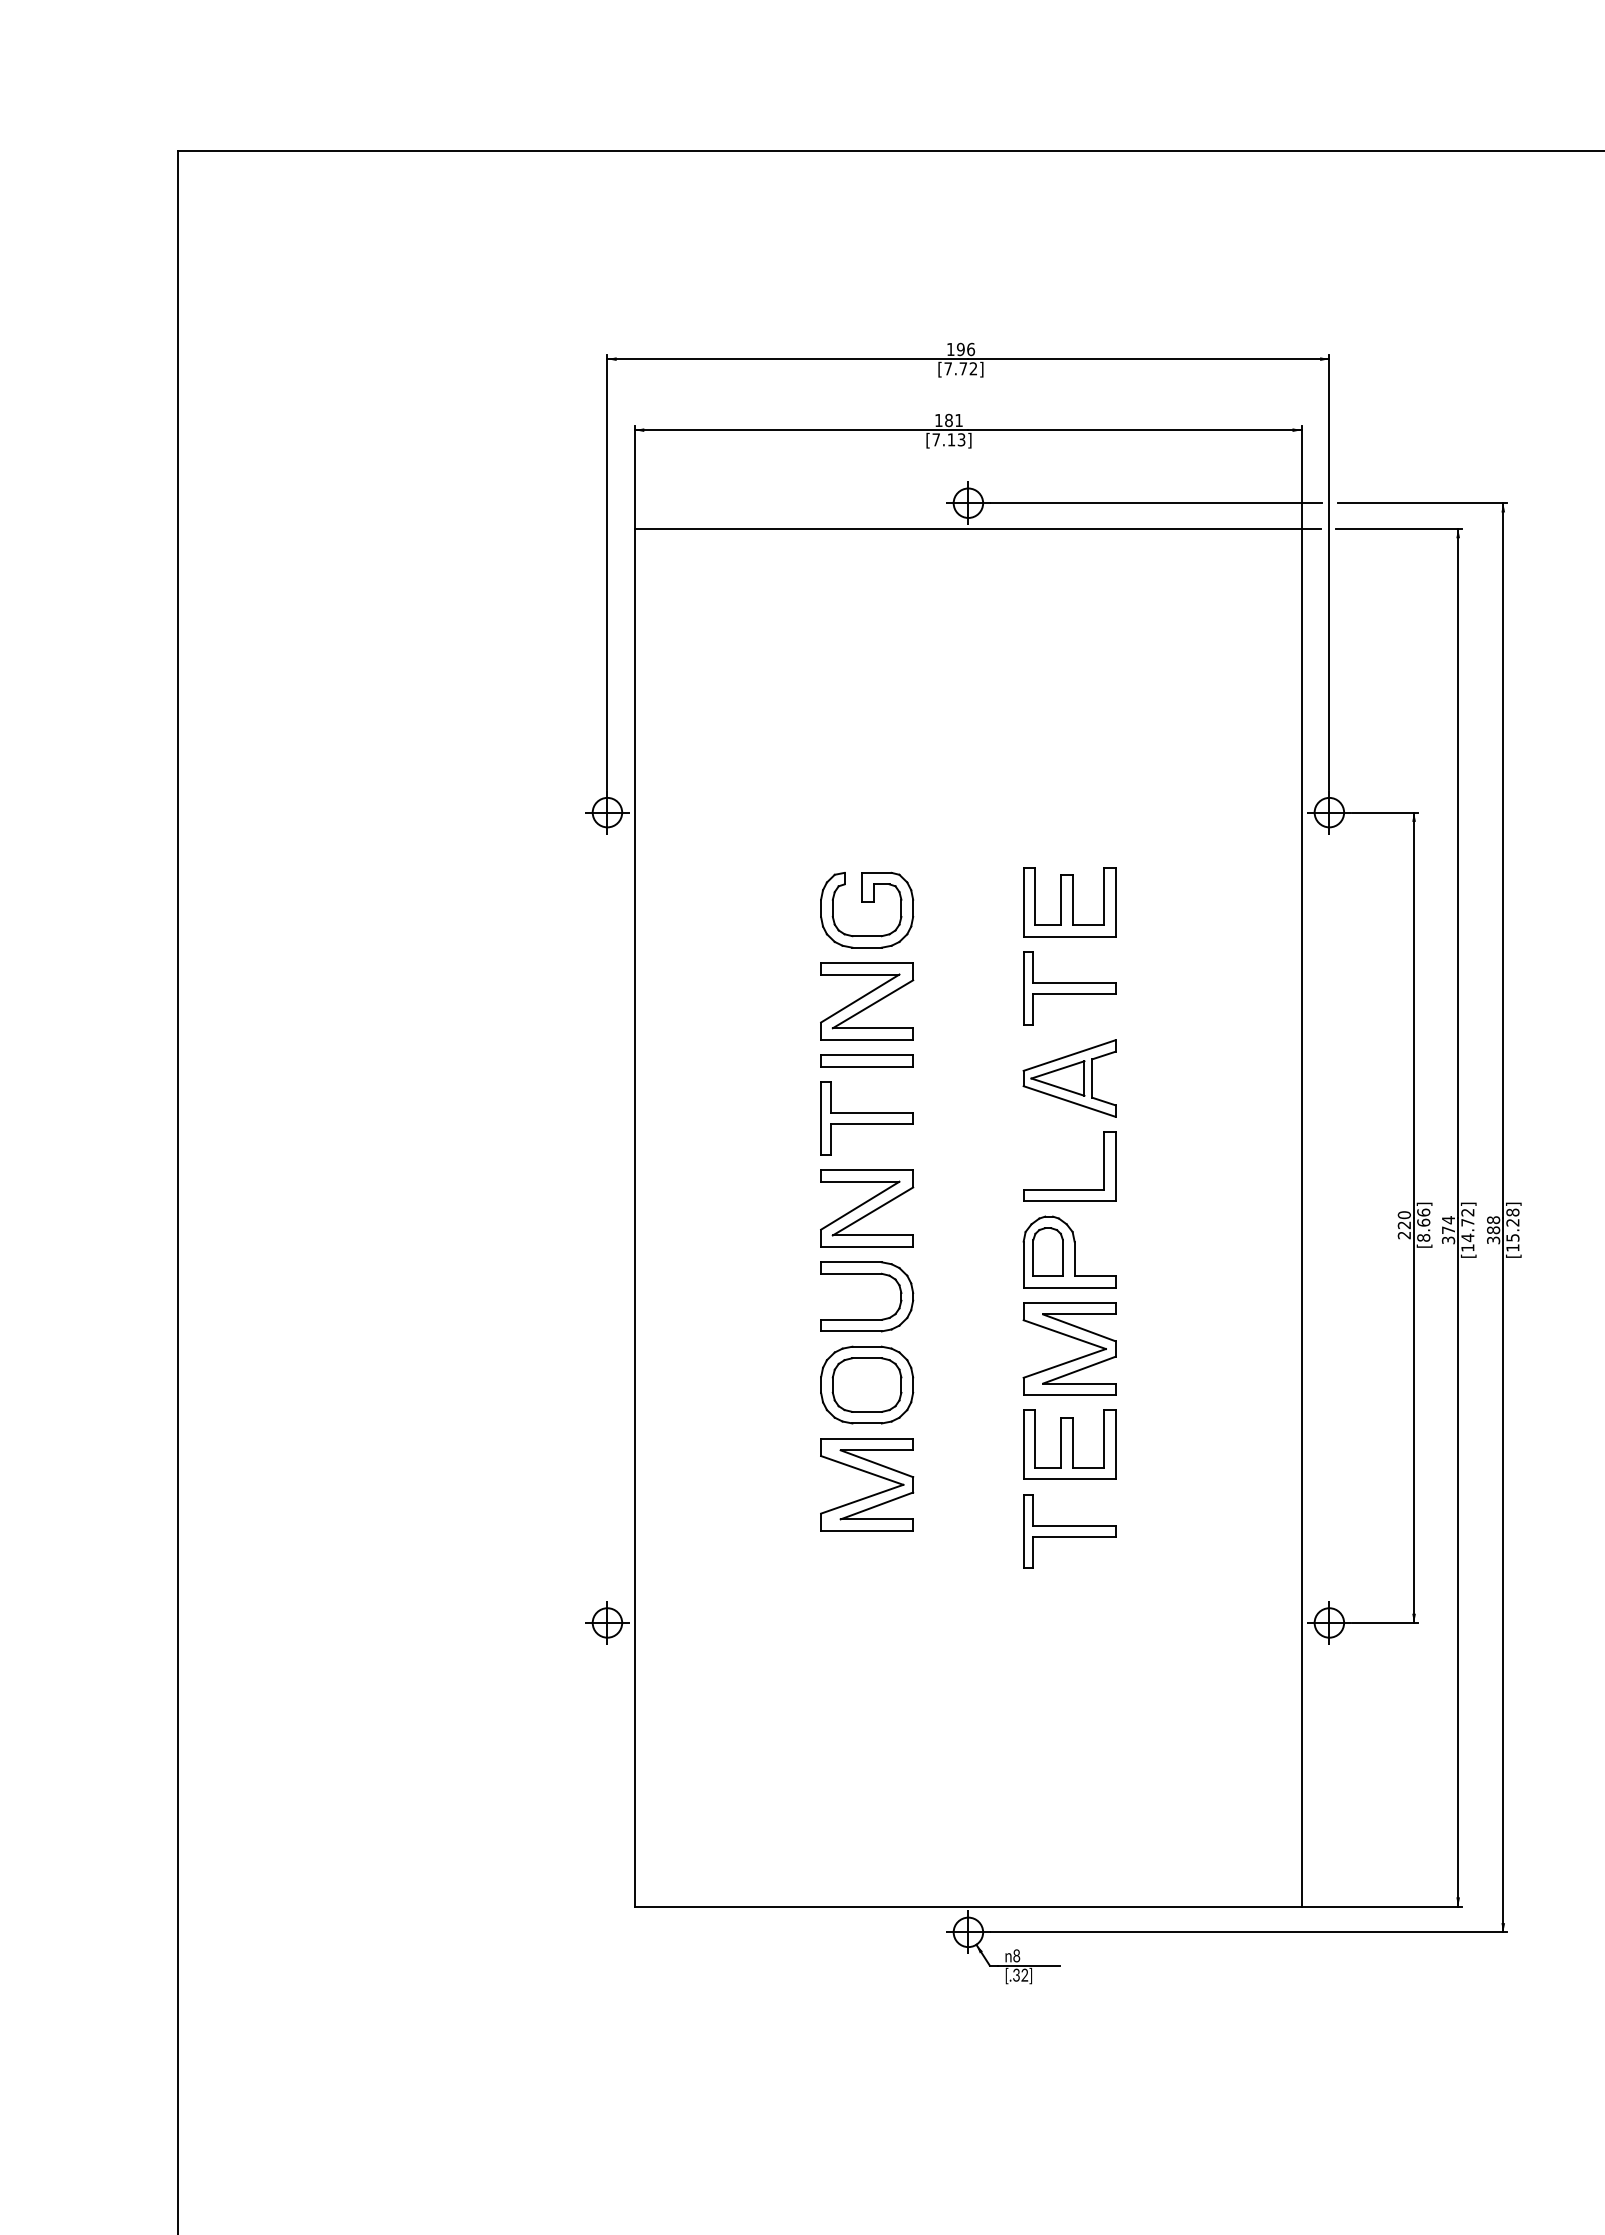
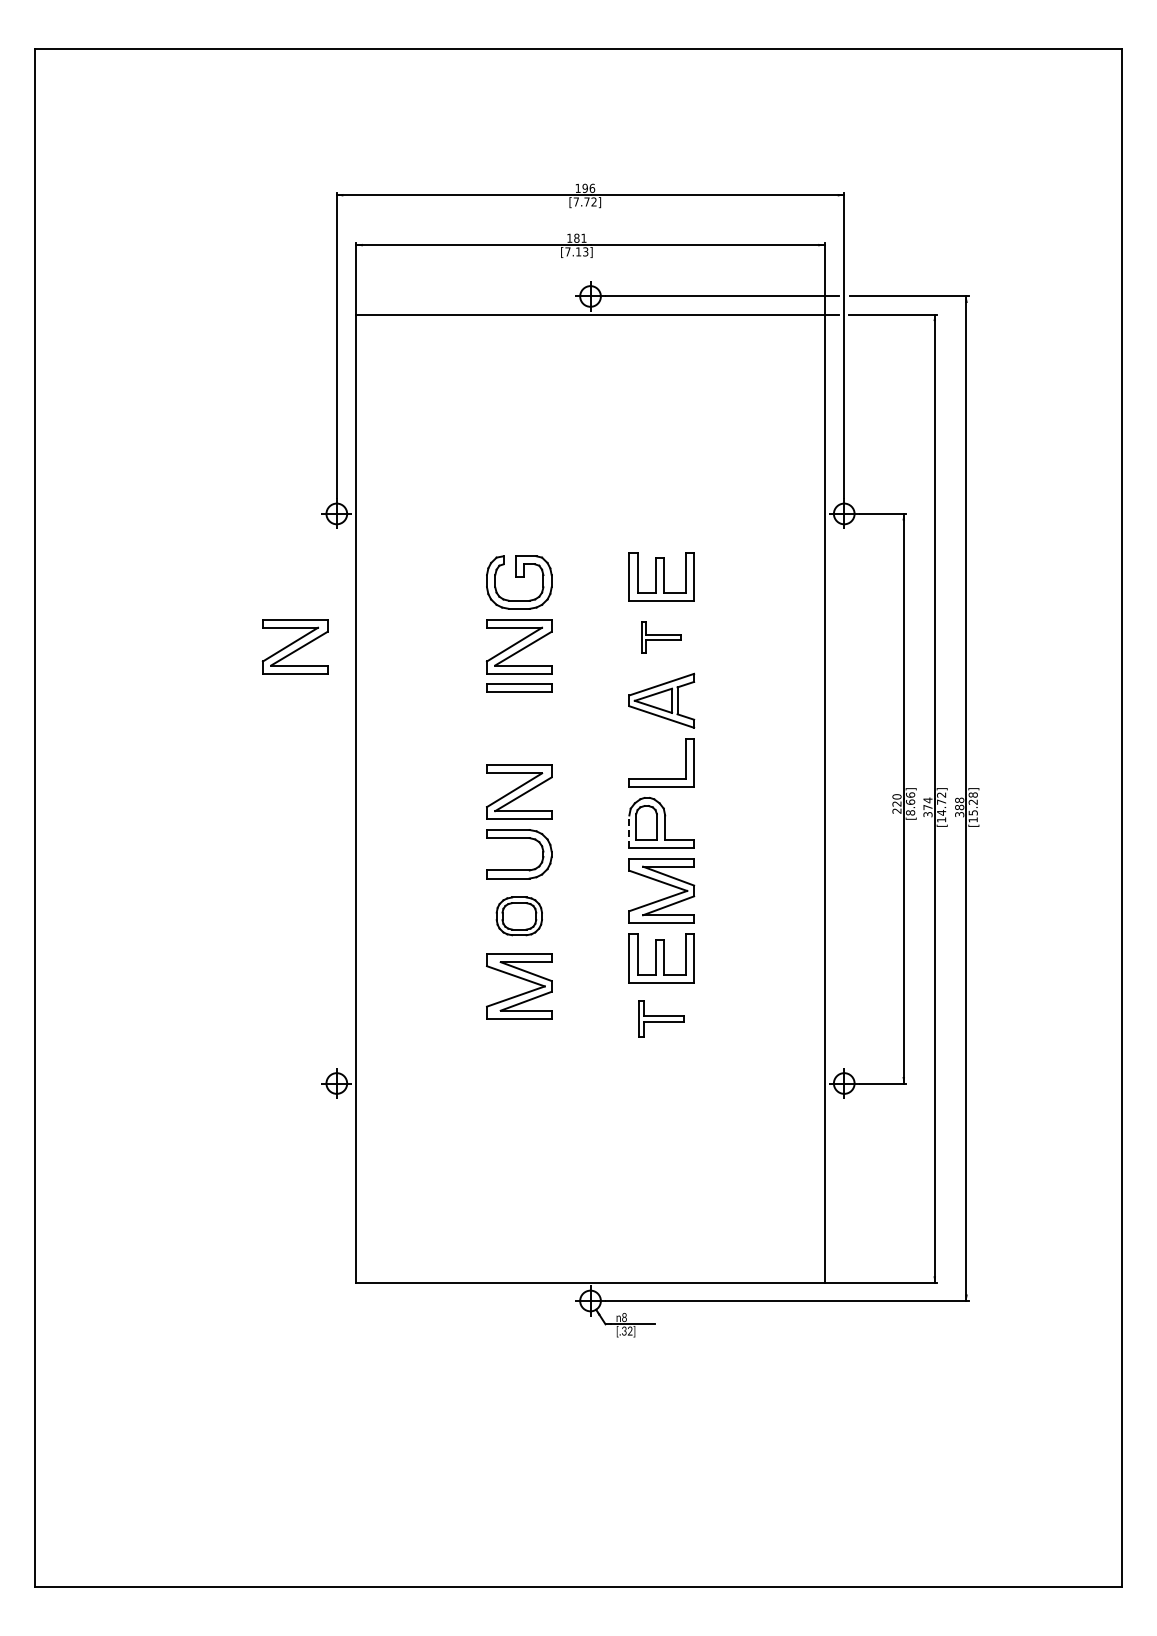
part: (1069, 988) -> (661, 637), size x0.6
part: (548, 1001) -> (295, 646), added
part: (867, 1117) -> (519, 728), removed
line: (1023, 1264) -> (629, 831), solid -> dashed
part: (867, 1385) -> (519, 916), size x0.7
part: (1069, 1530) -> (661, 1018), size x0.7

